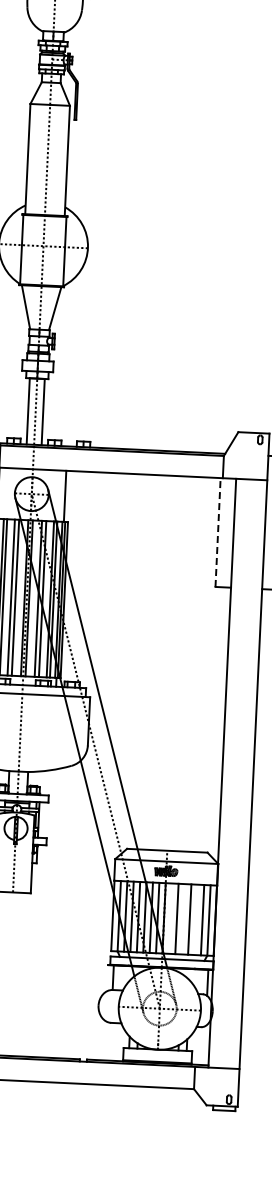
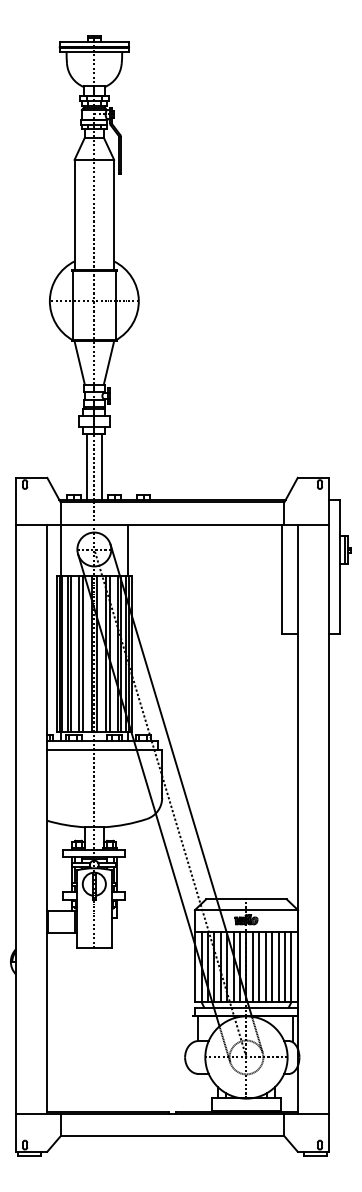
line: (218, 531) -> (282, 578), dashed -> solid
line: (170, 918) -> (252, 966), added
line: (183, 918) -> (265, 966), added
line: (196, 919) -> (278, 966), added

